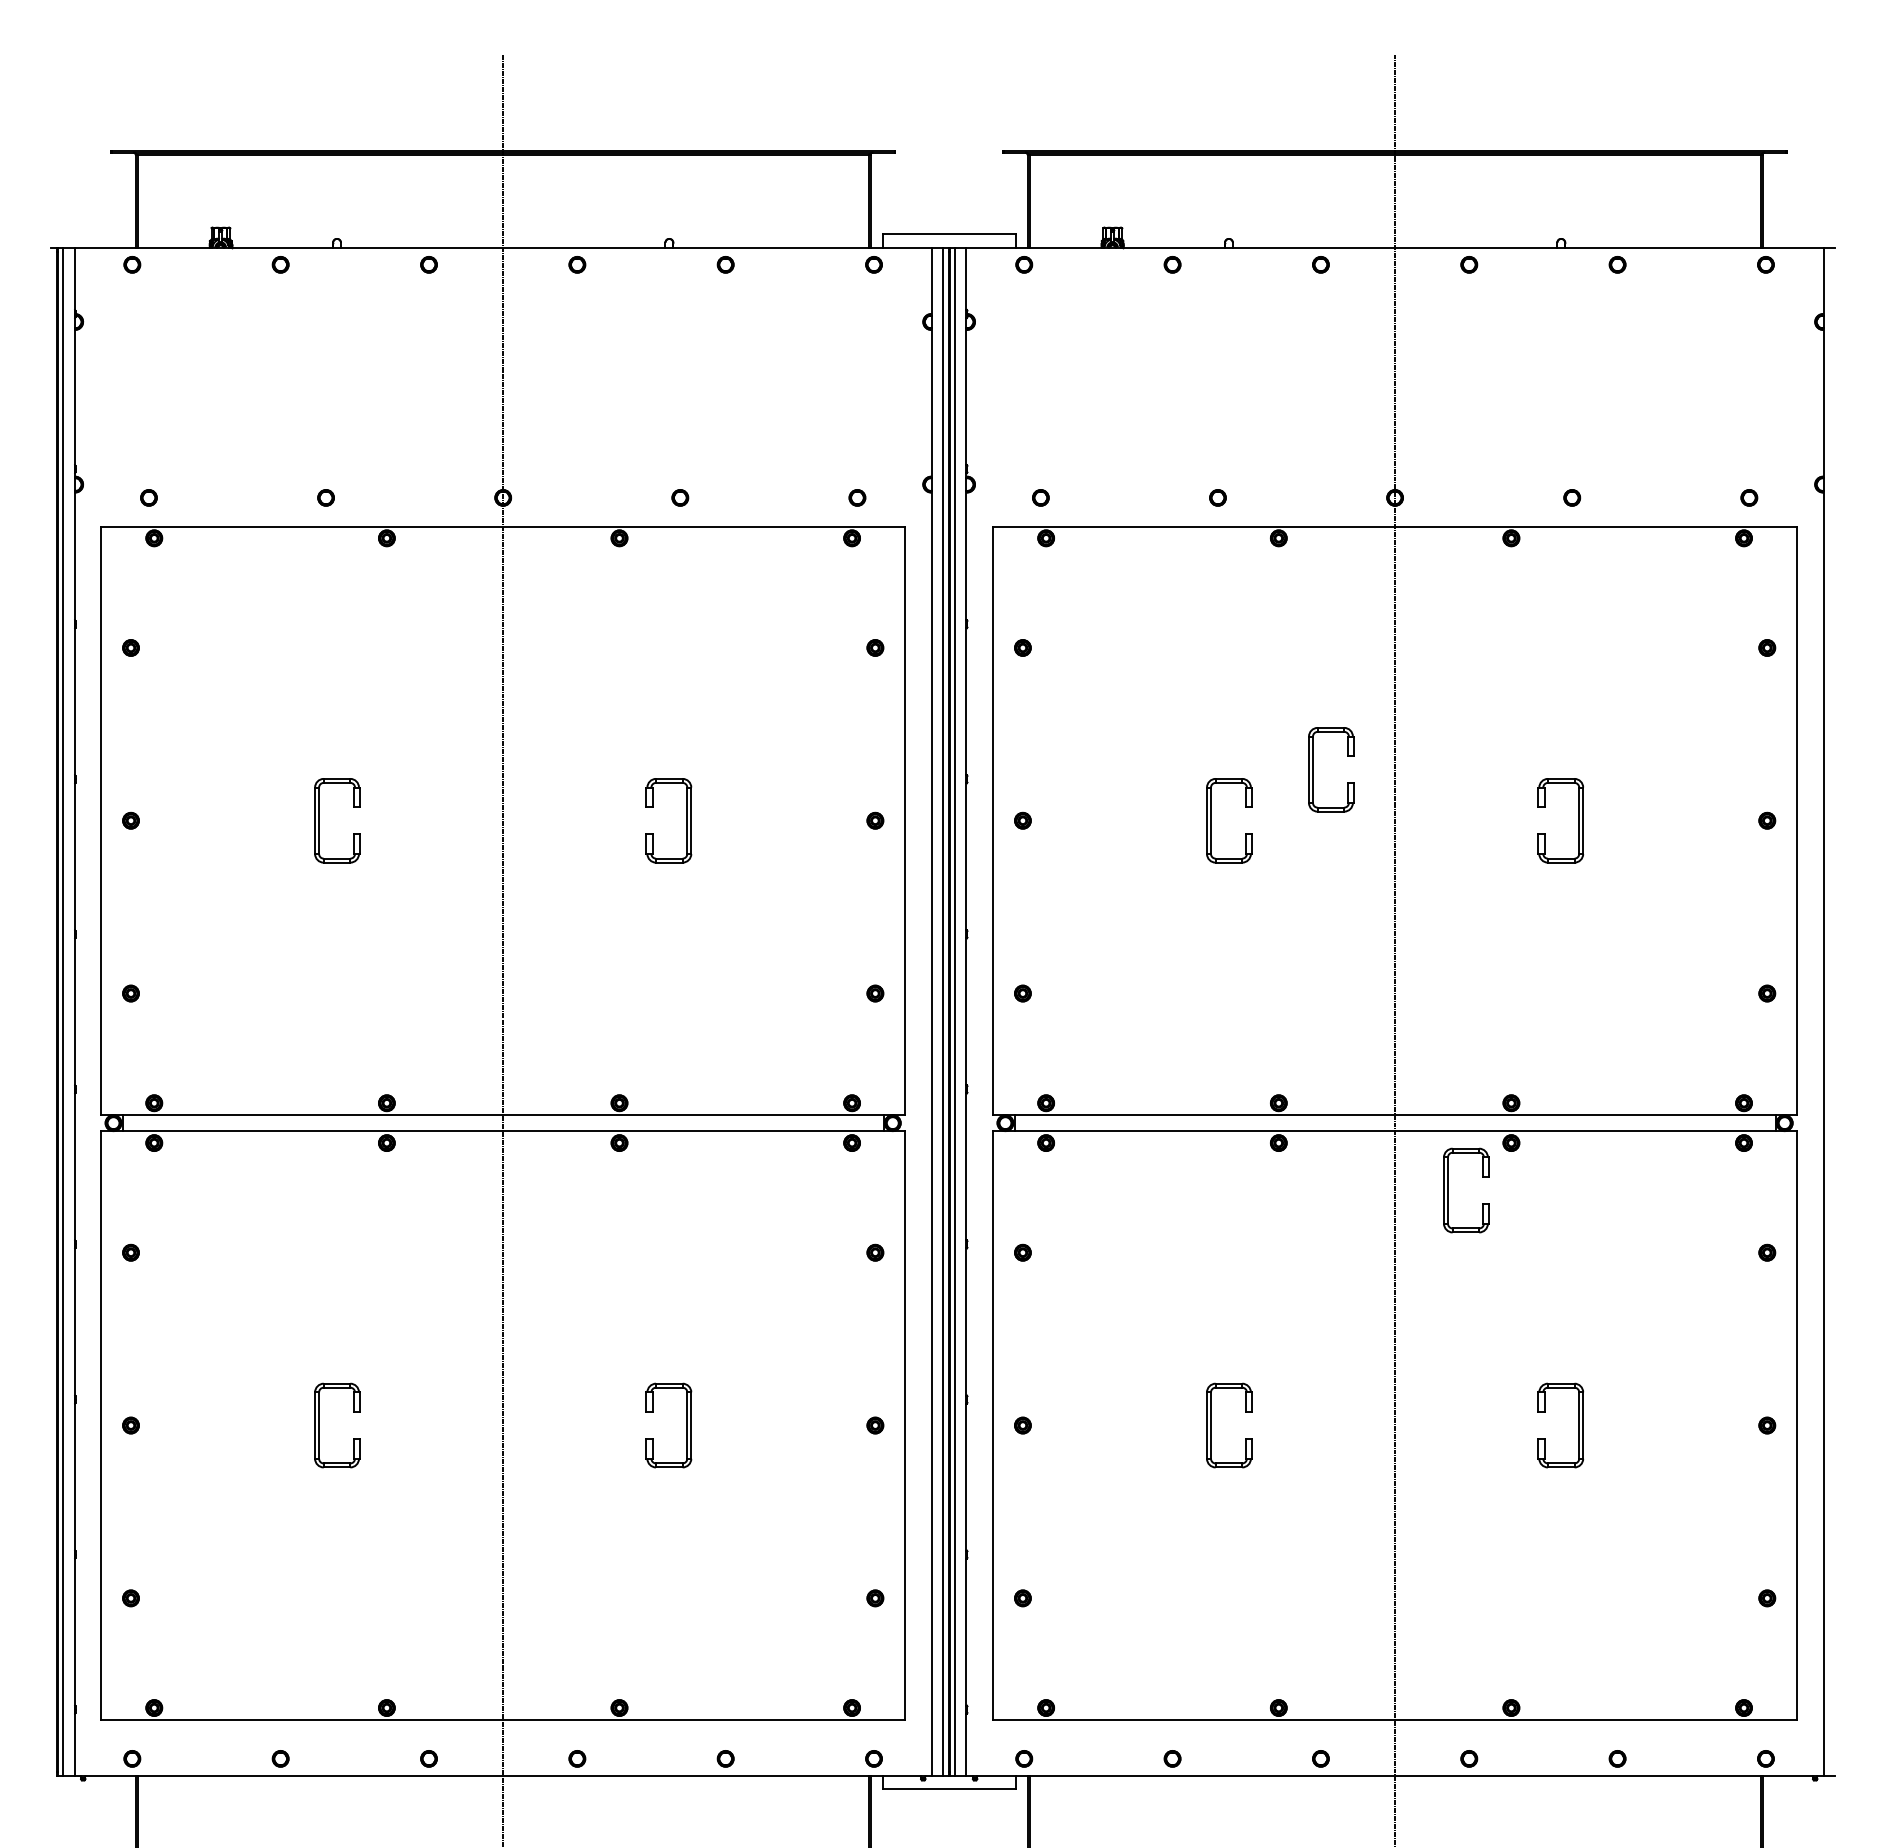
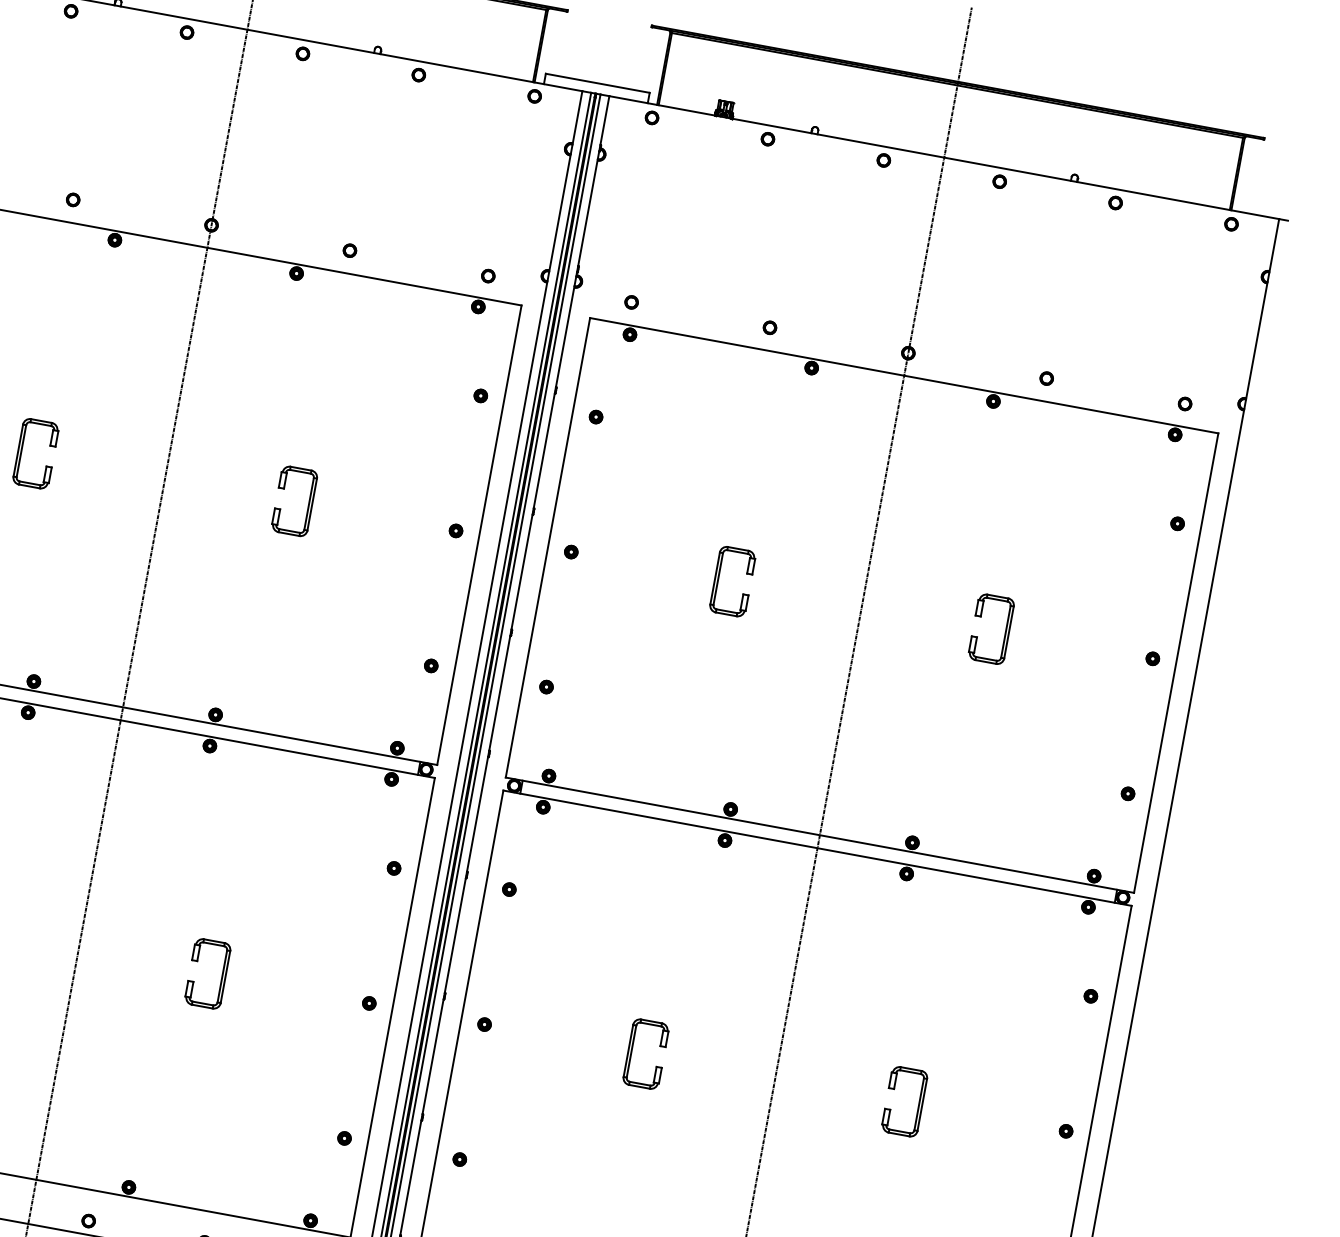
part: (1313, 769) -> (805, 553), removed
part: (1448, 1190) -> (850, 901), removed

